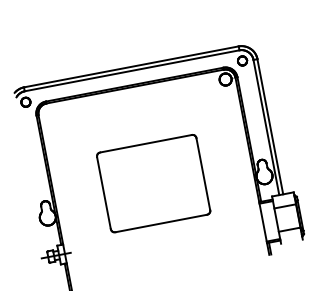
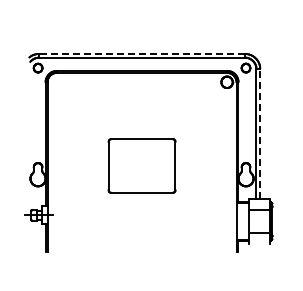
line: (130, 66) -> (141, 53), solid -> dashed
line: (270, 126) -> (260, 133), solid -> dashed
part: (152, 183) -> (141, 165), size x0.7

